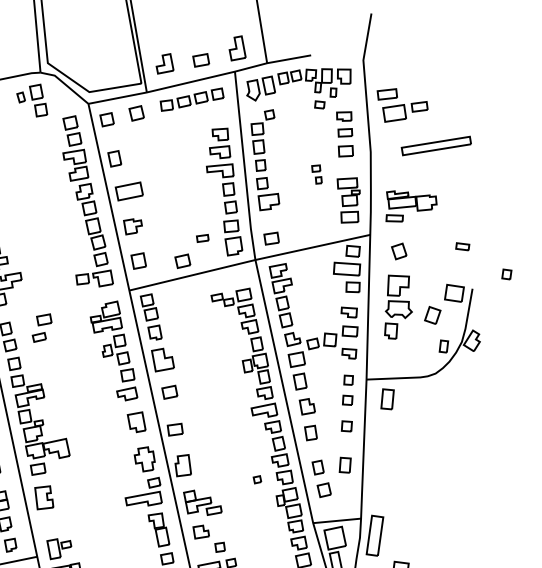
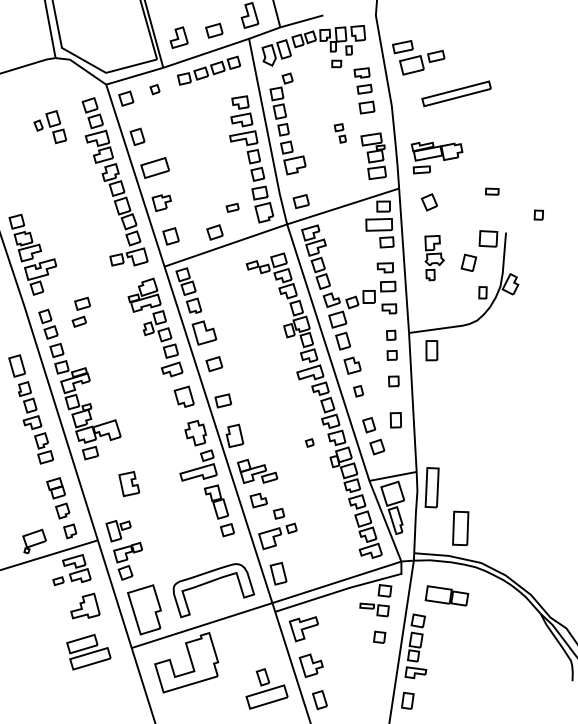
part: (31, 100) -> (49, 127), moved
part: (136, 113) -> (154, 89), size x0.6
part: (398, 306) -> (434, 257), size x0.7
part: (310, 432) -> (358, 390), size x0.7
part: (44, 498) -> (129, 484), moved

